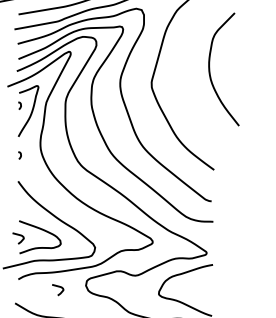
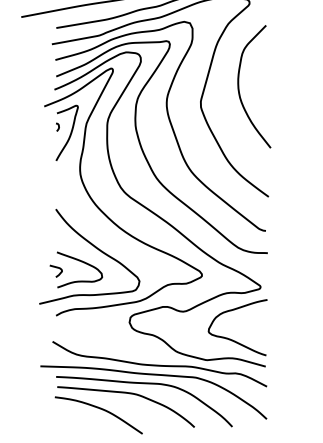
curve: (210, 69) -> (239, 86), moved
curve: (19, 153) -> (57, 179), removed
curve: (58, 287) -> (99, 324), removed

